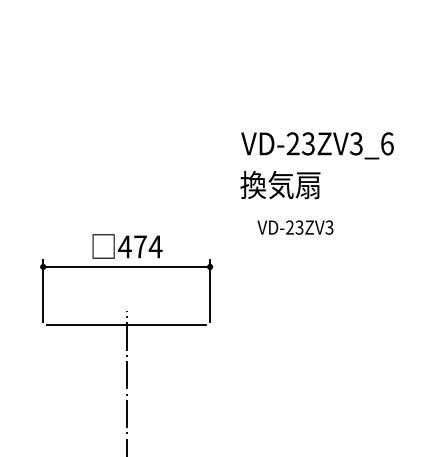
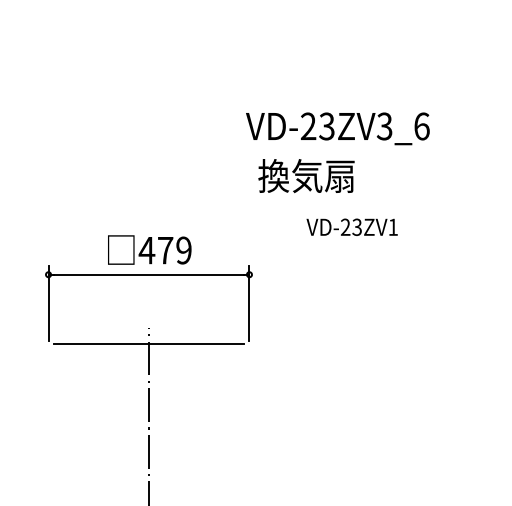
text: (317, 145) -> (337, 128), moved
text: (280, 185) -> (306, 176), moved
text: (329, 227) -> (393, 227), VD-23ZV3 -> VD-23ZV1
text: (155, 246) -> (183, 250), 474 -> 479

